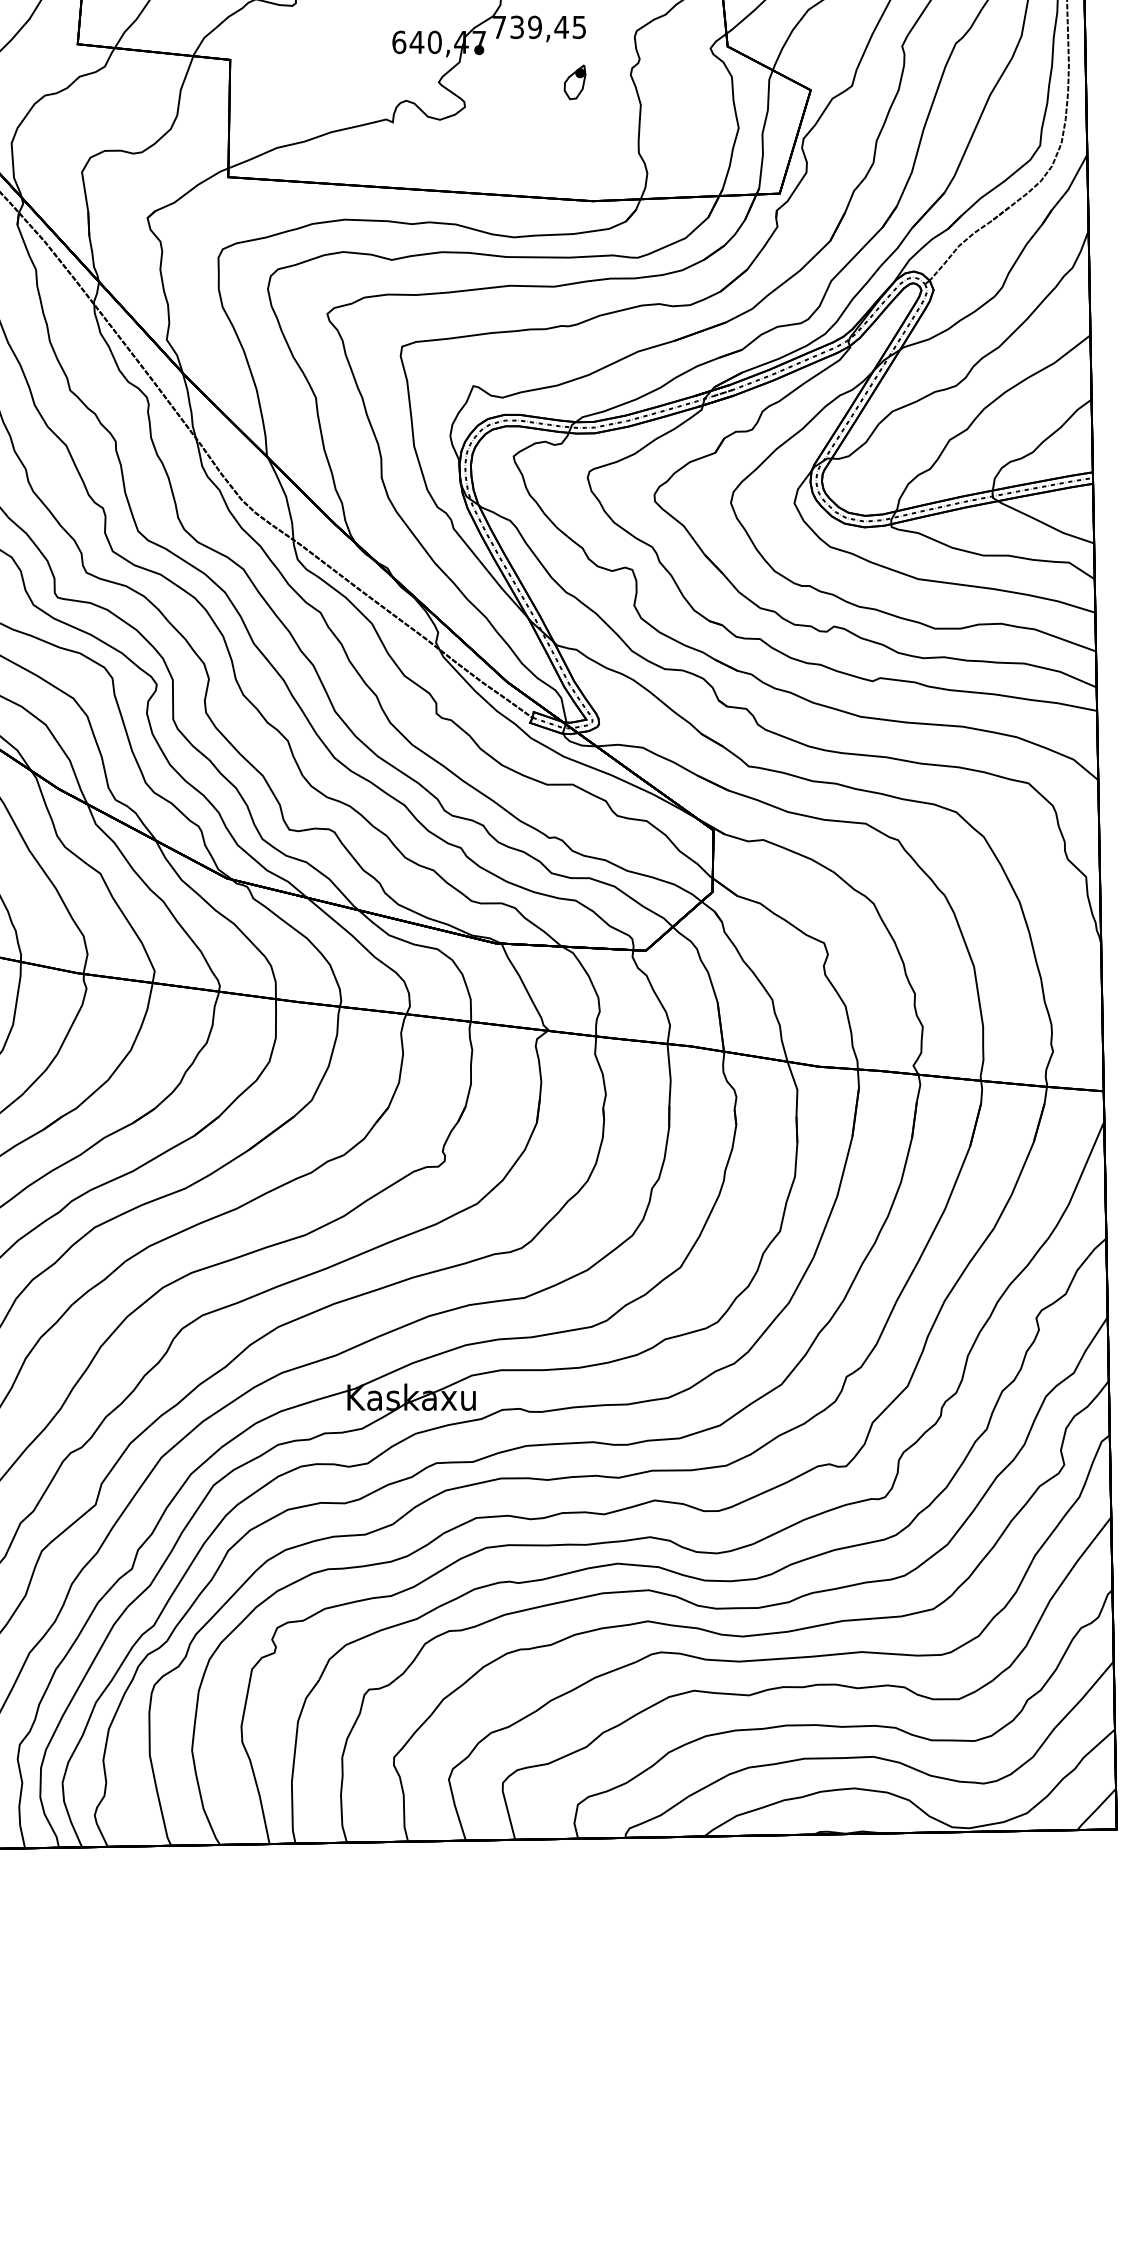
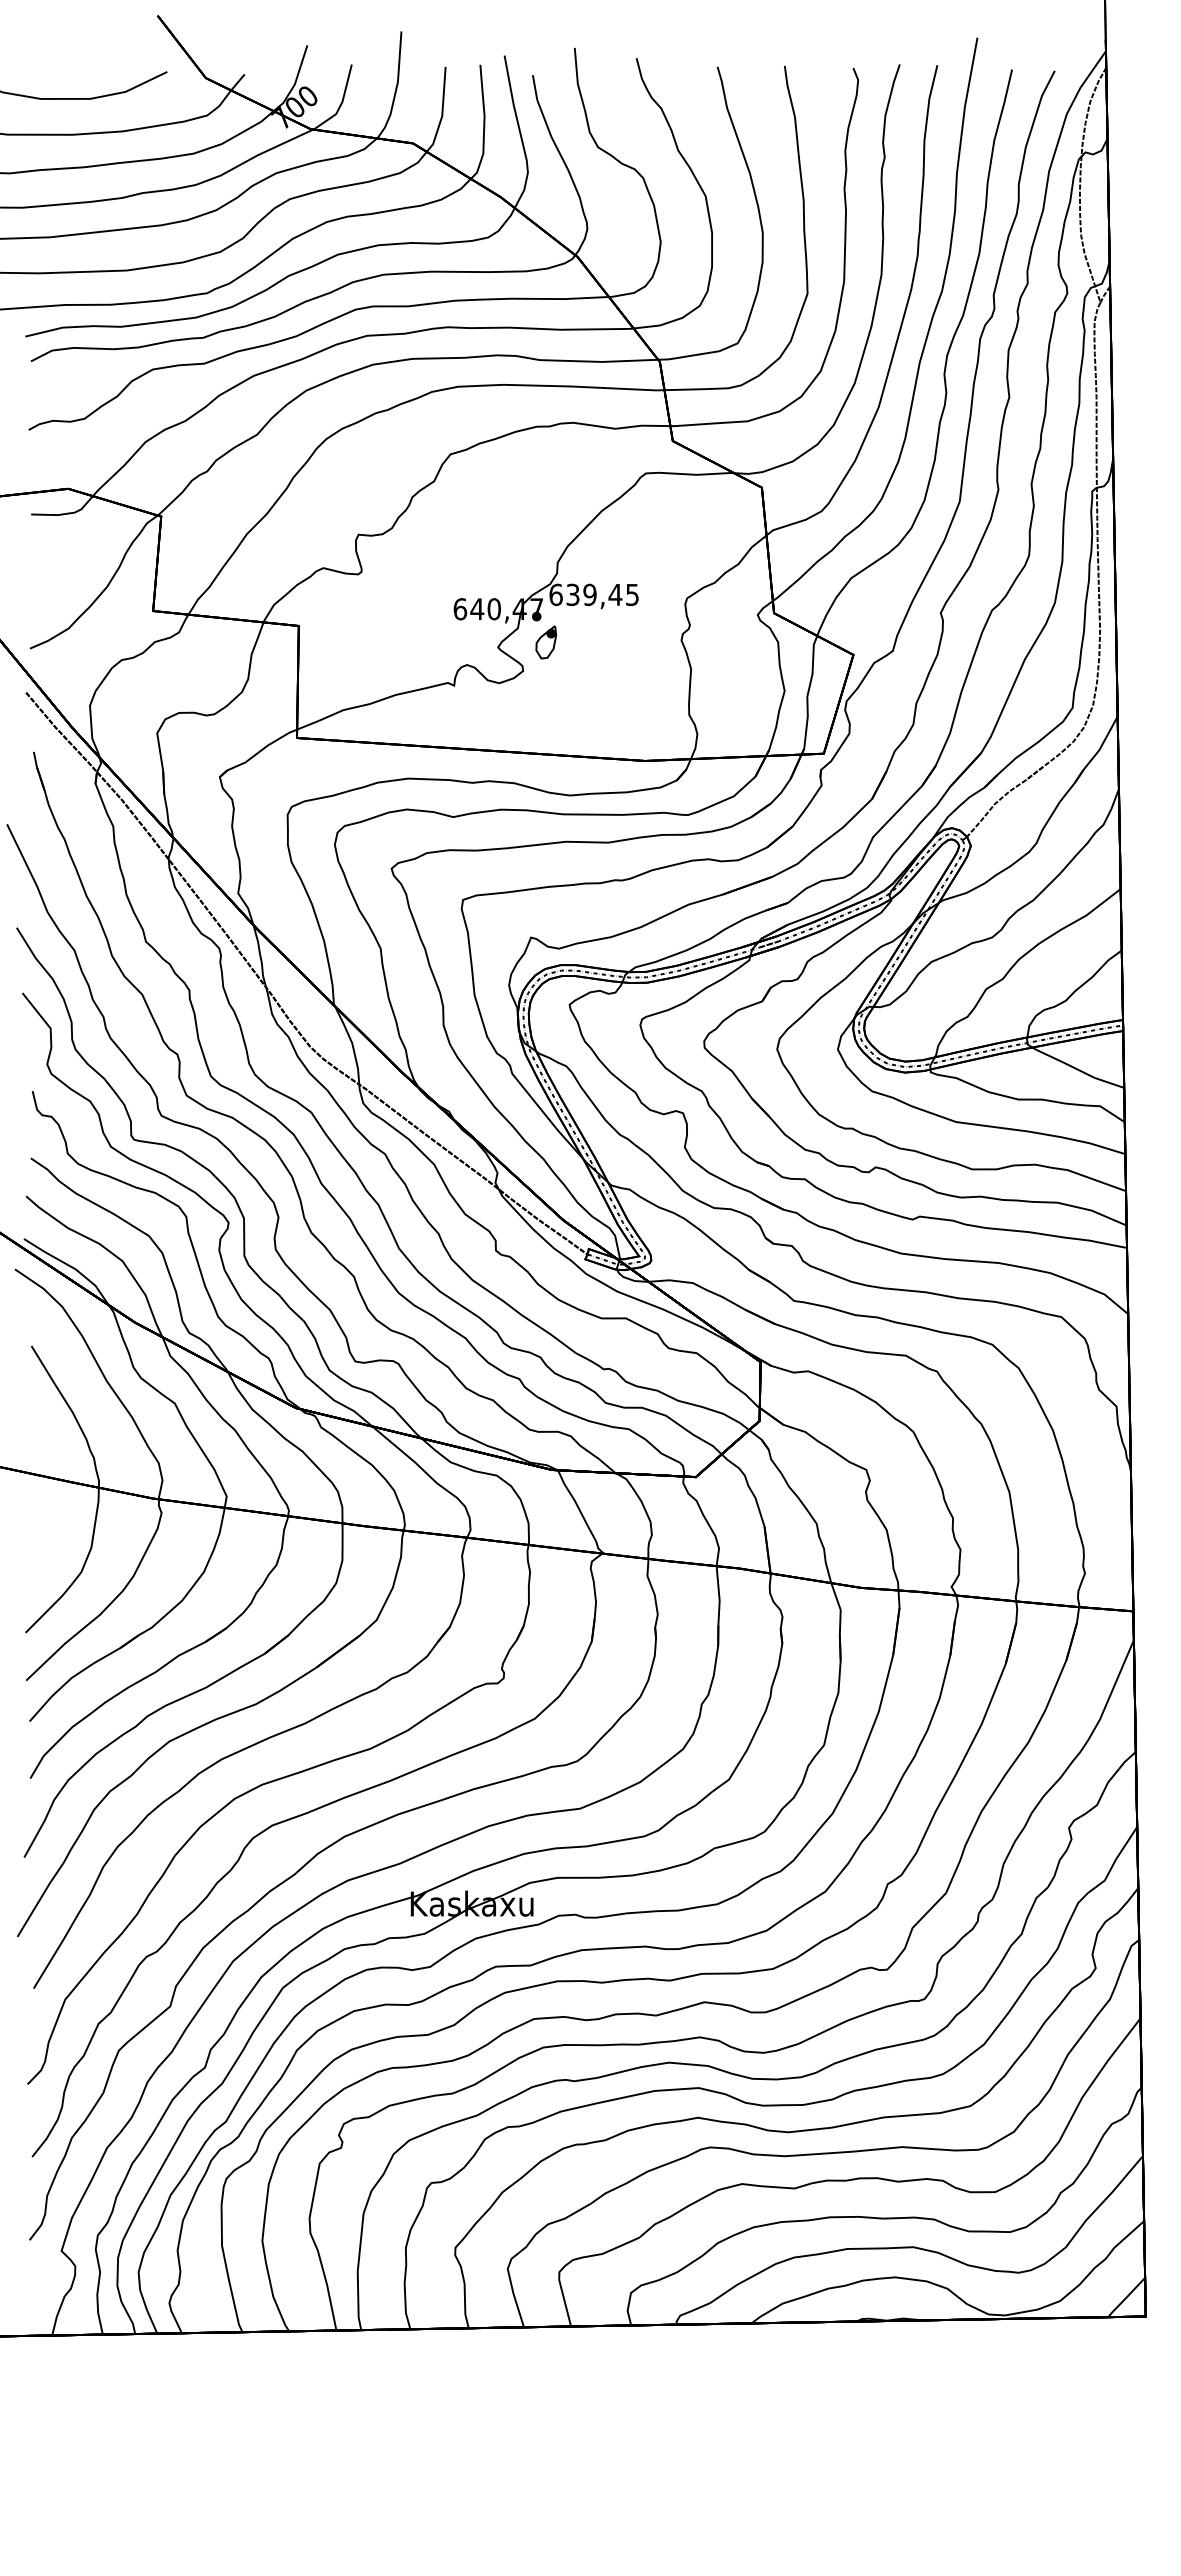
text: (498, 26) -> (555, 594), 739,45 -> 639,45
part: (575, 82) -> (546, 642), moved

